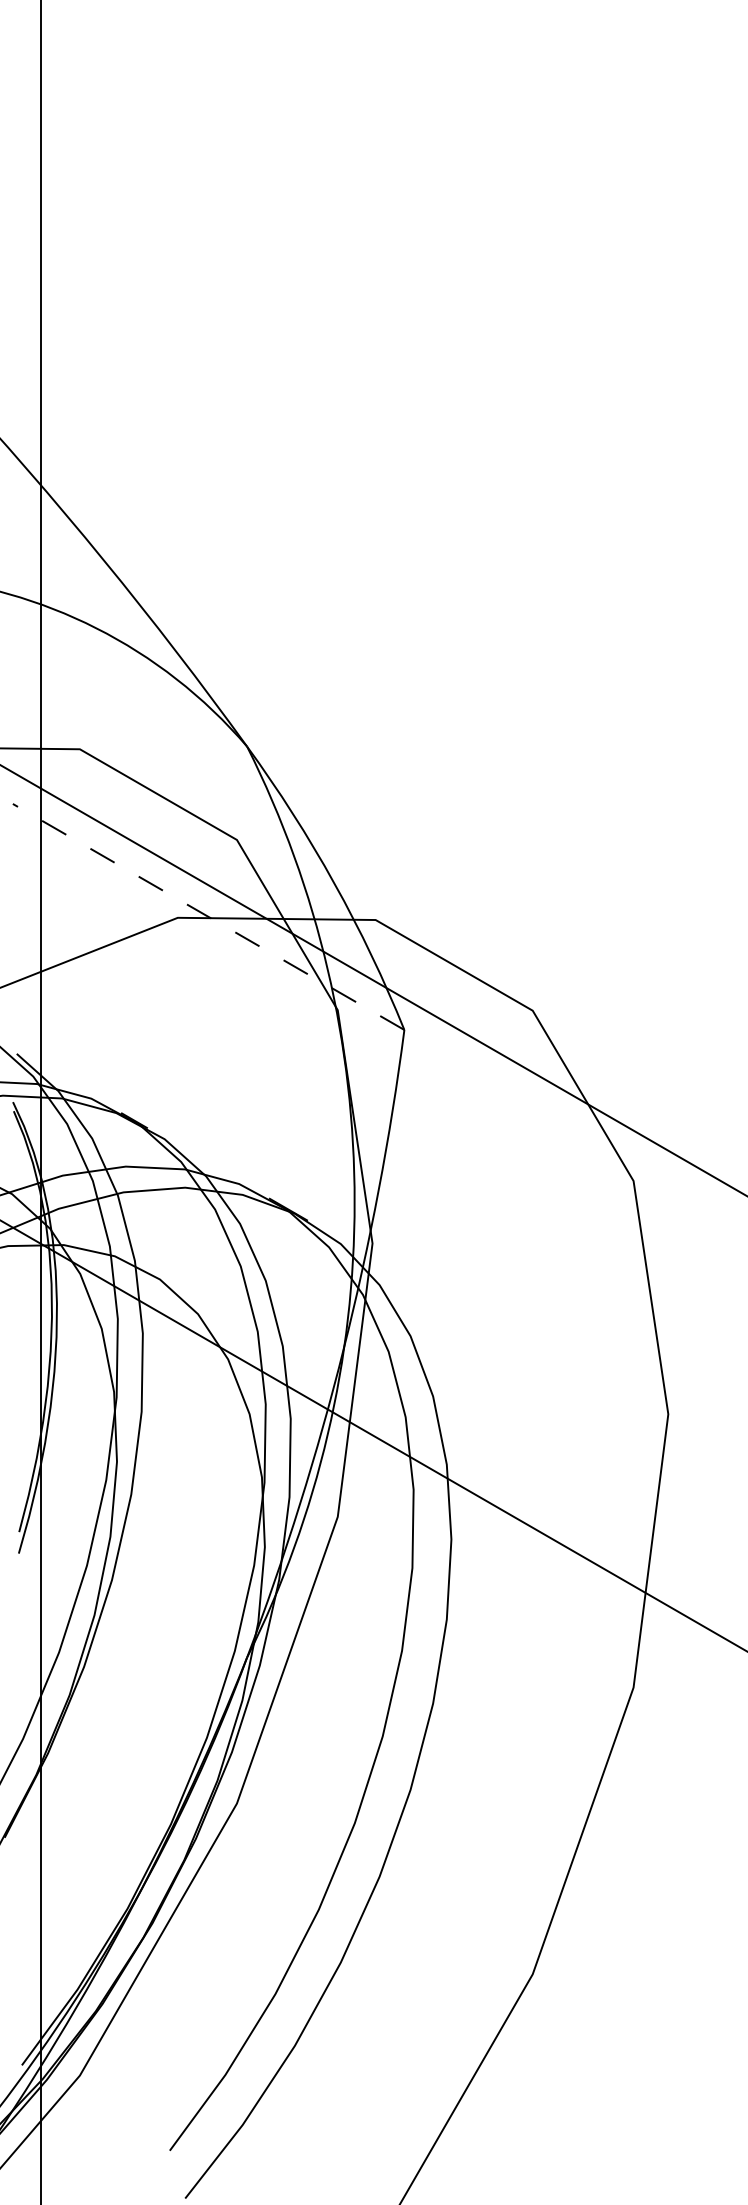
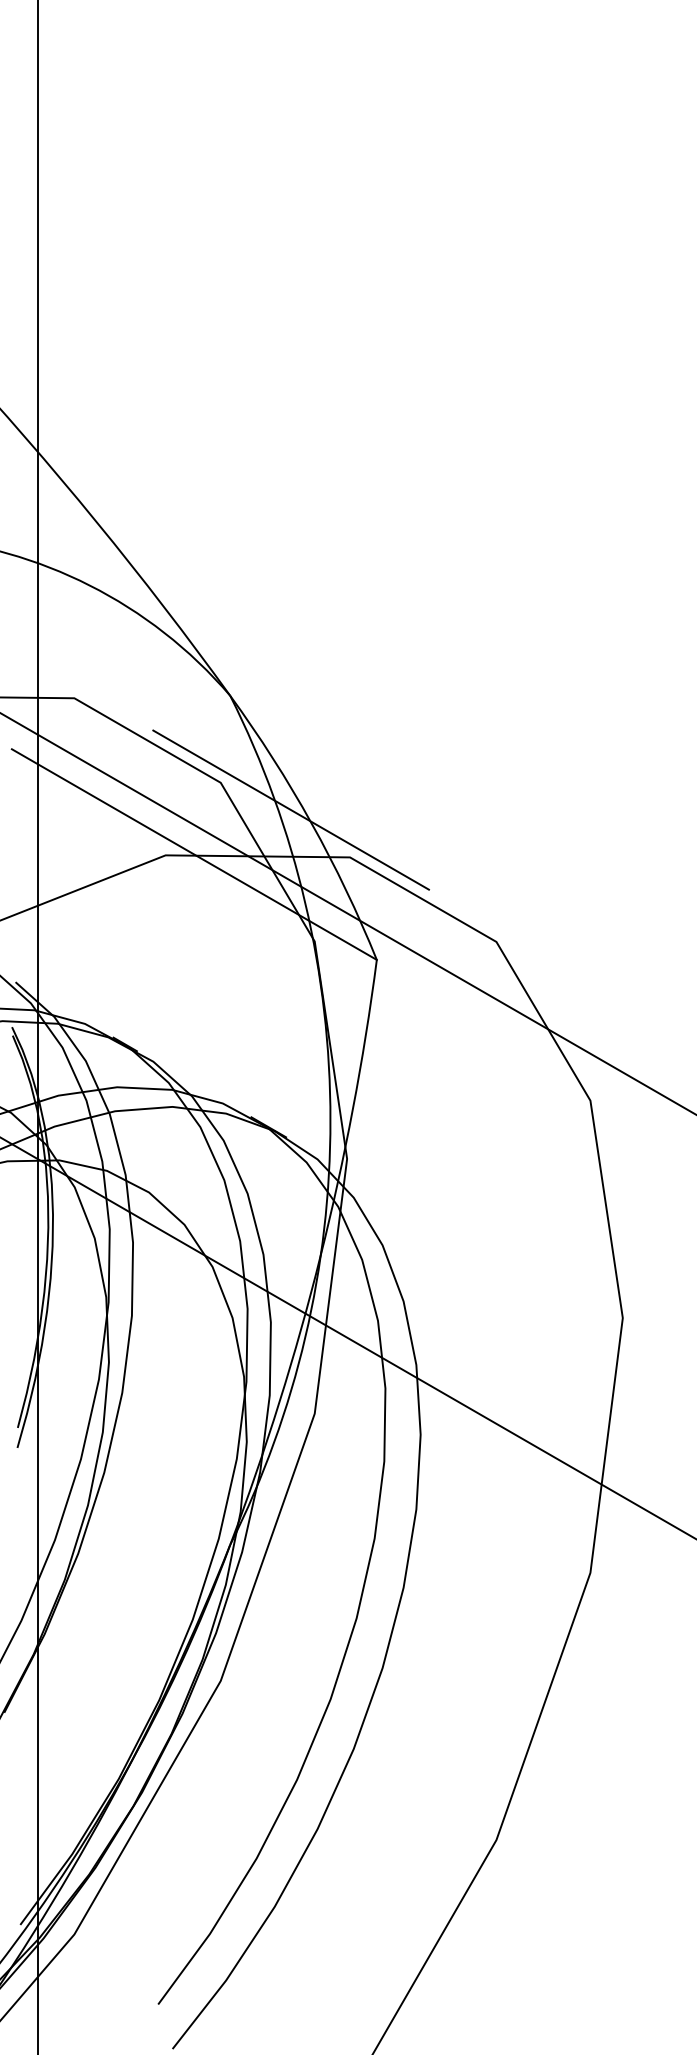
line: (311, 868) -> (290, 809), added
line: (208, 916) -> (194, 854), dashed -> solid

